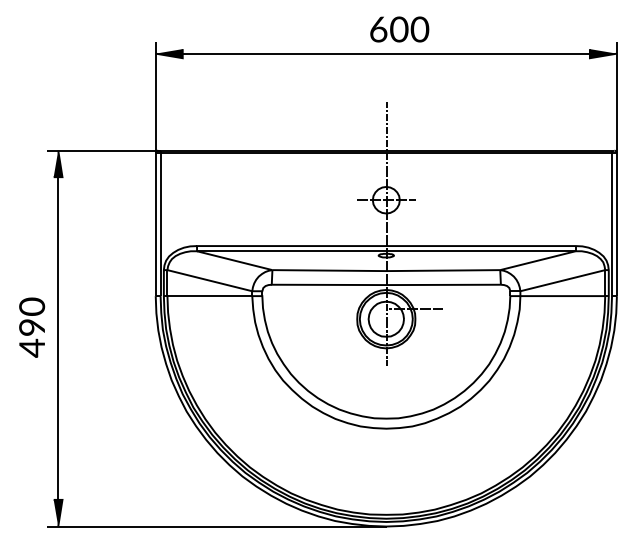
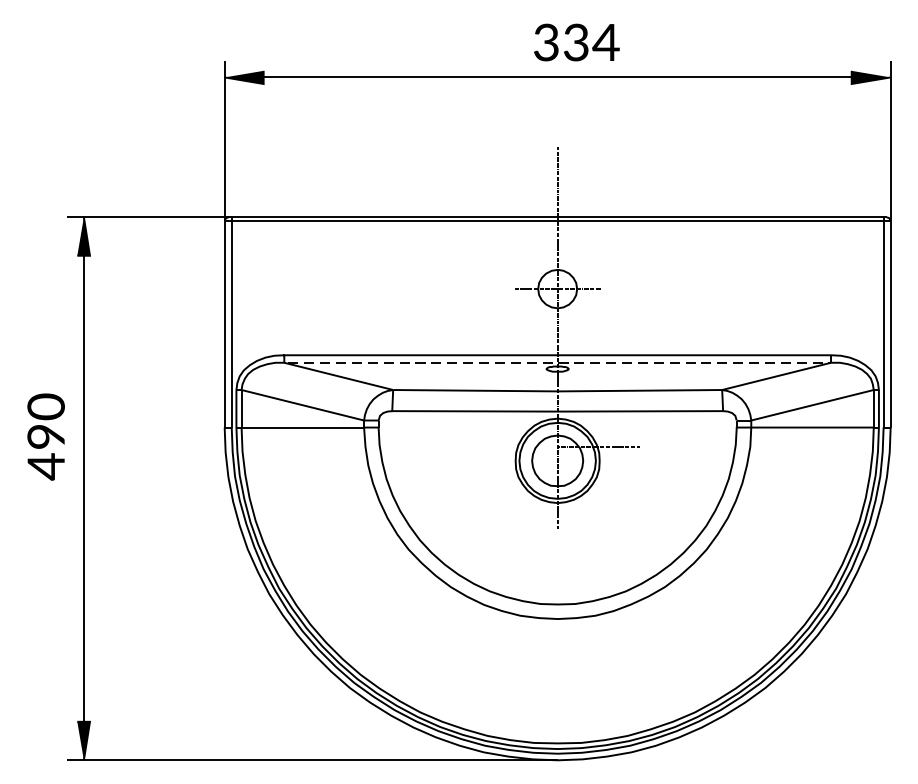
text: (399, 29) -> (576, 42), 600 -> 334
line: (389, 251) -> (562, 363), solid -> dashed
text: (32, 327) -> (46, 436), moved

